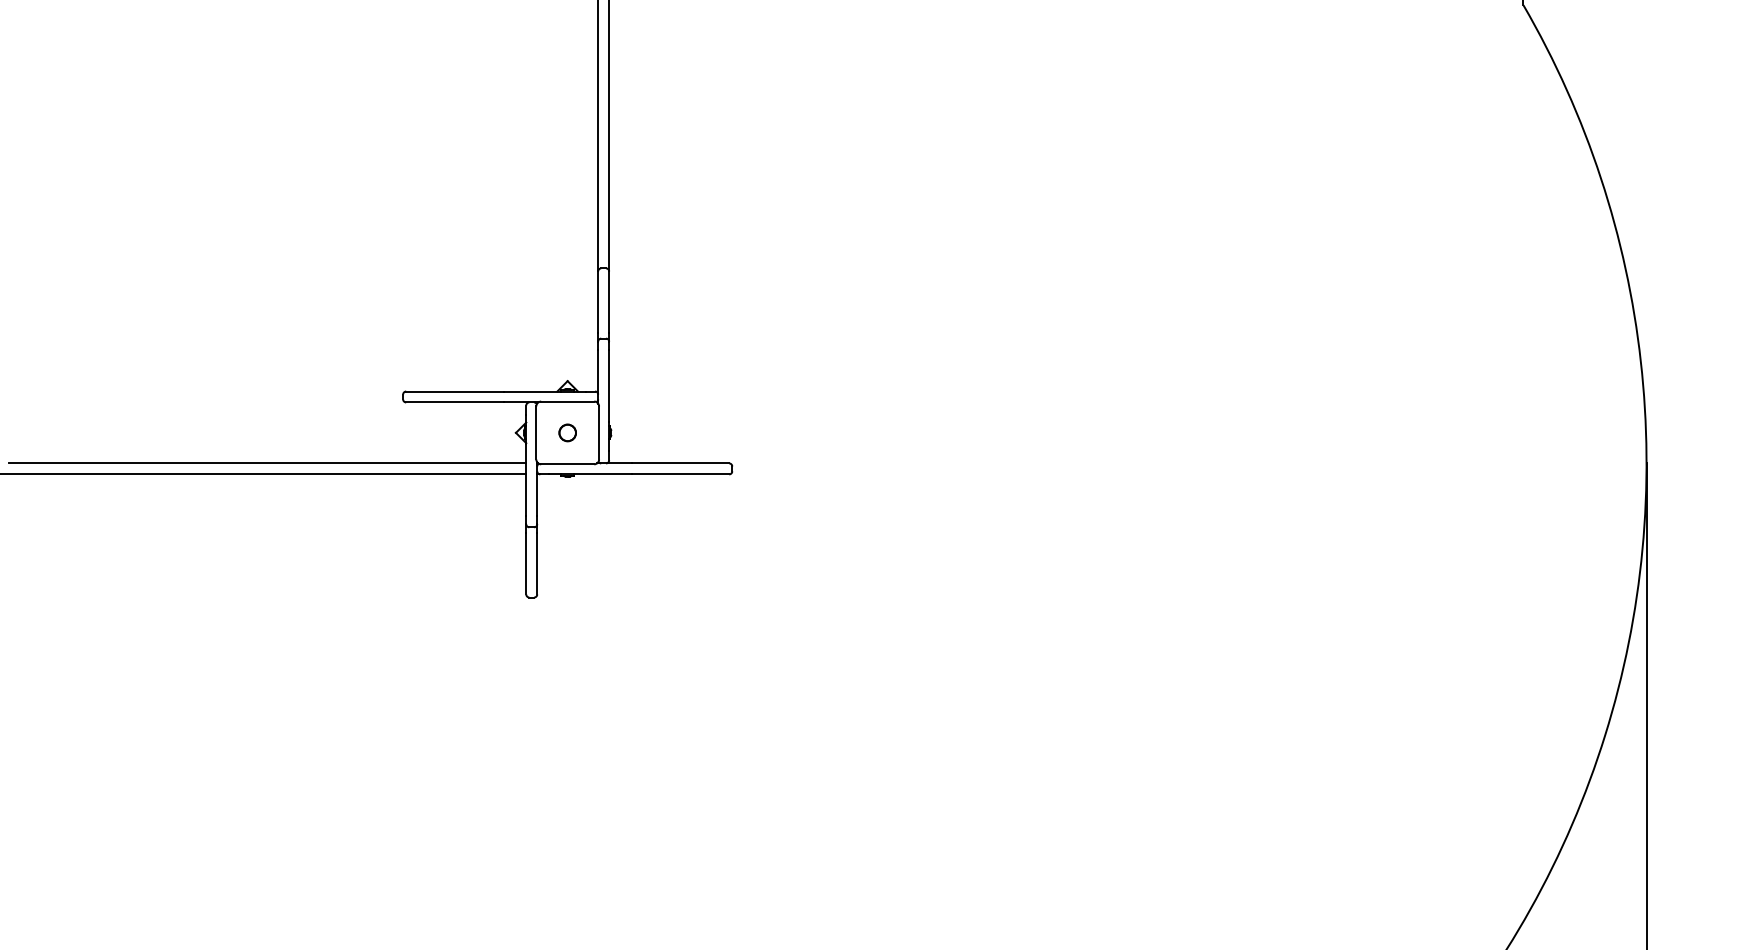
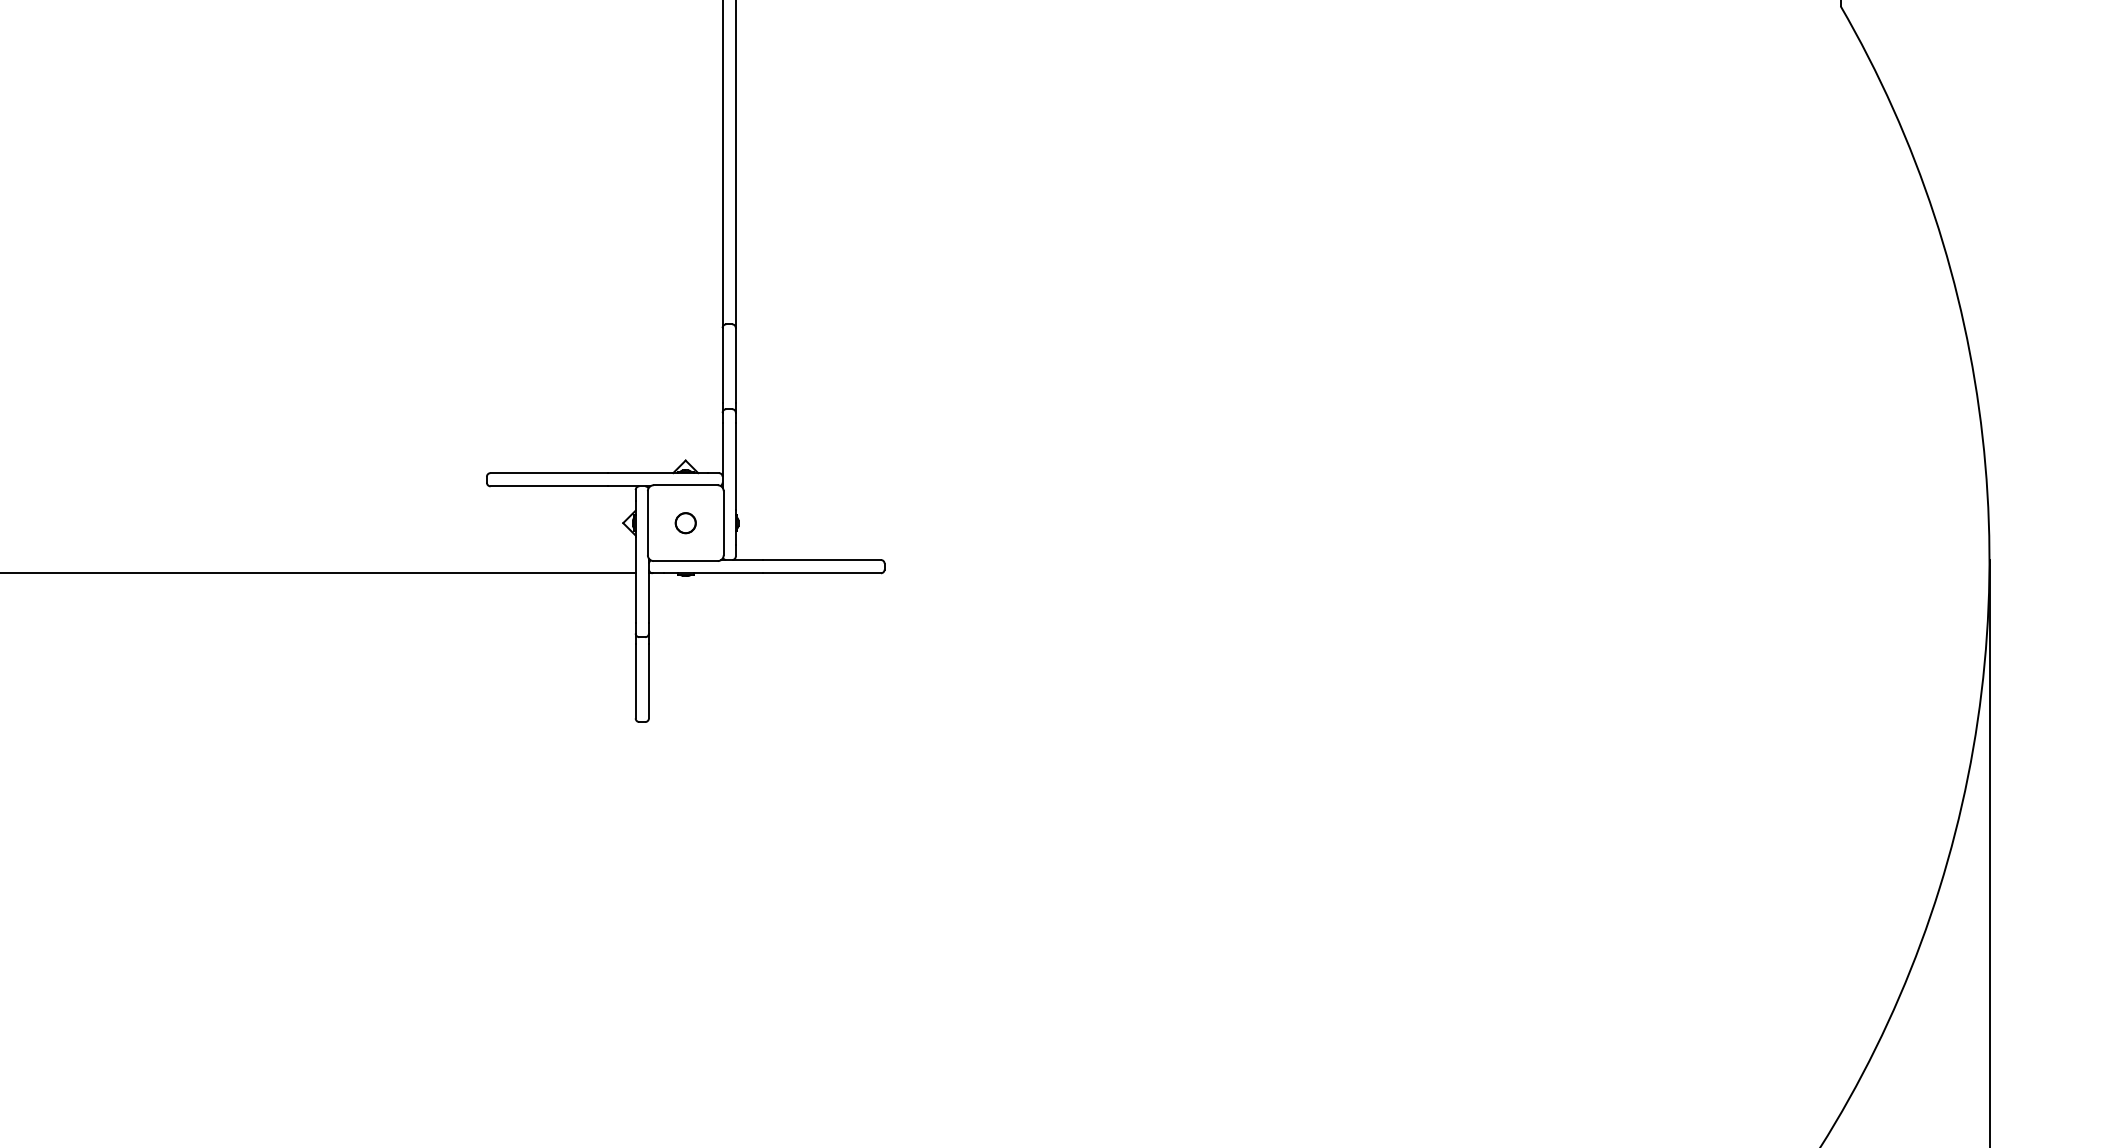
line: (267, 463) -> (322, 560), removed

